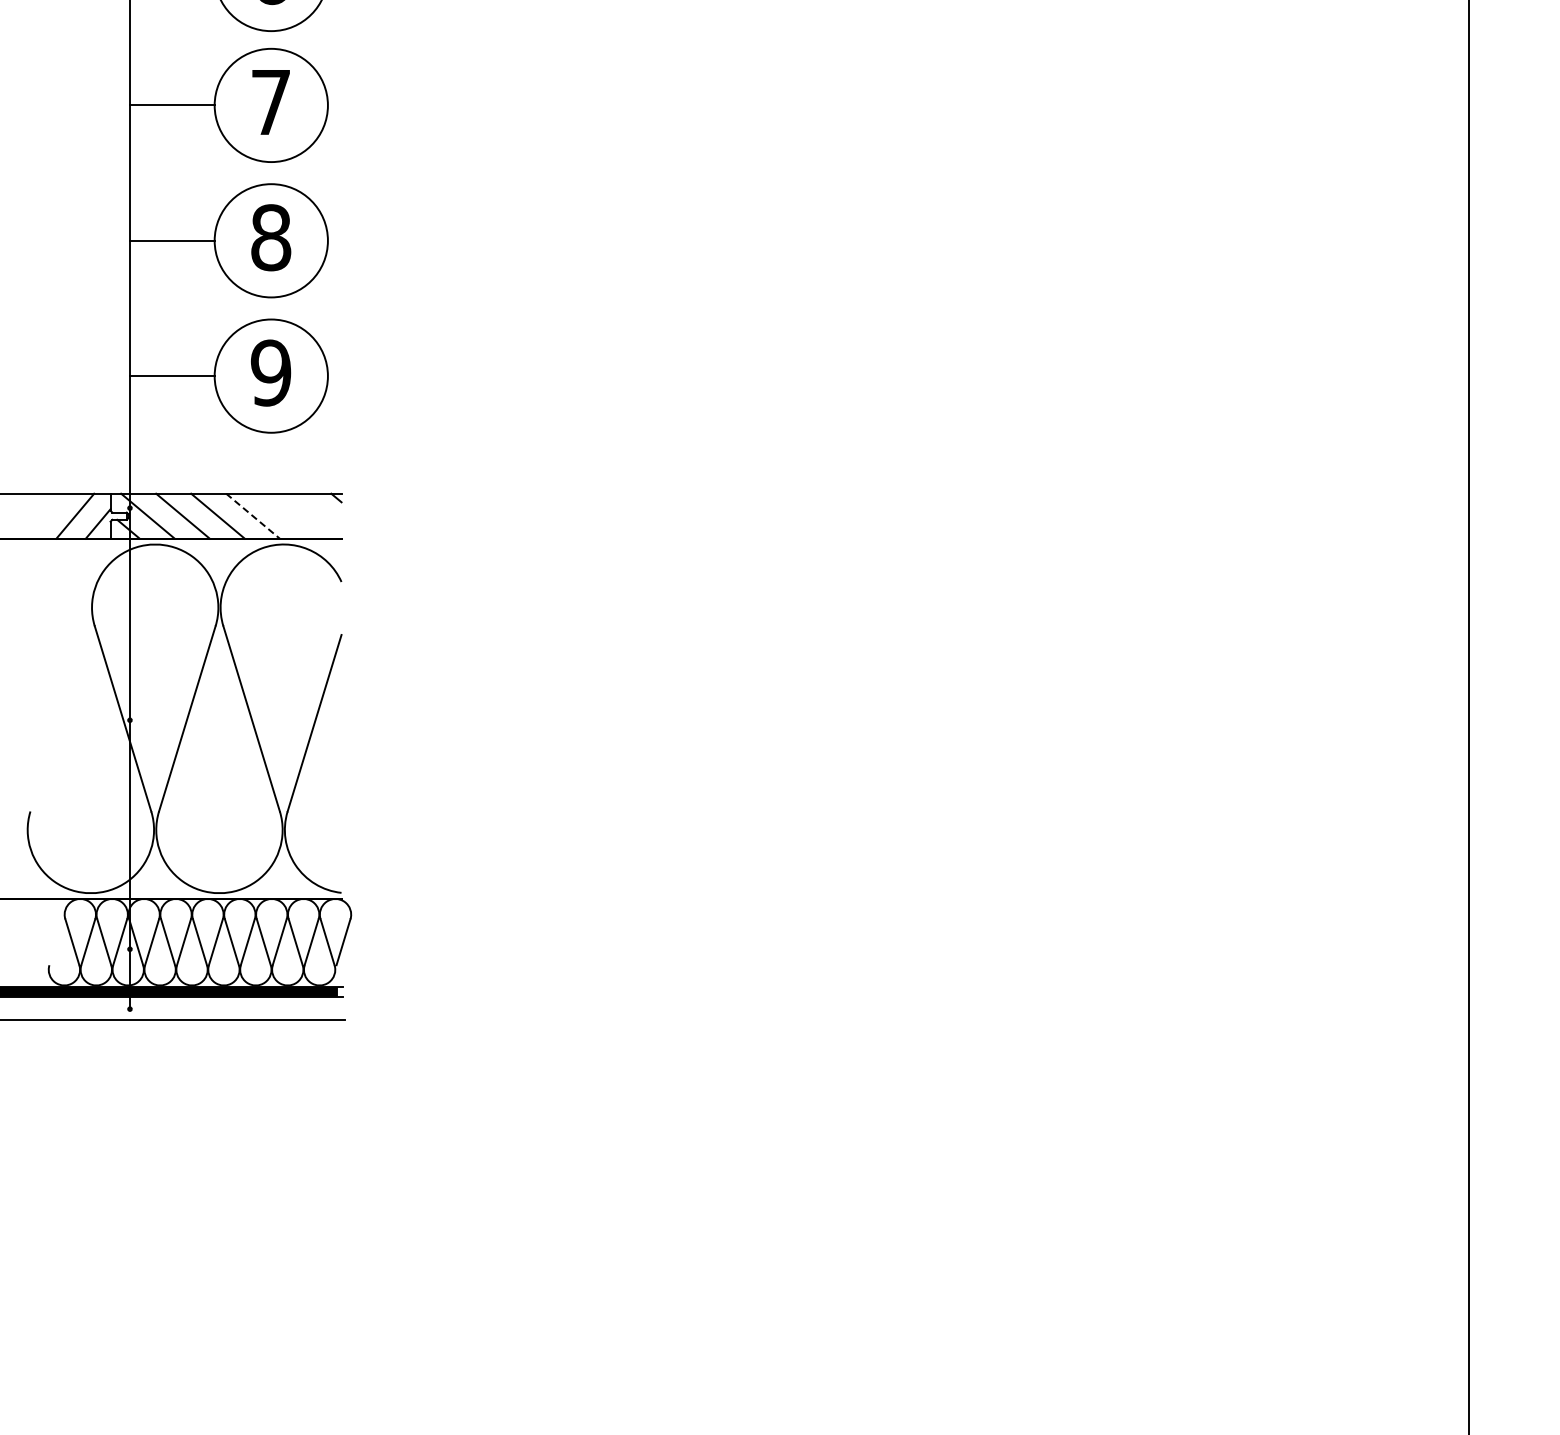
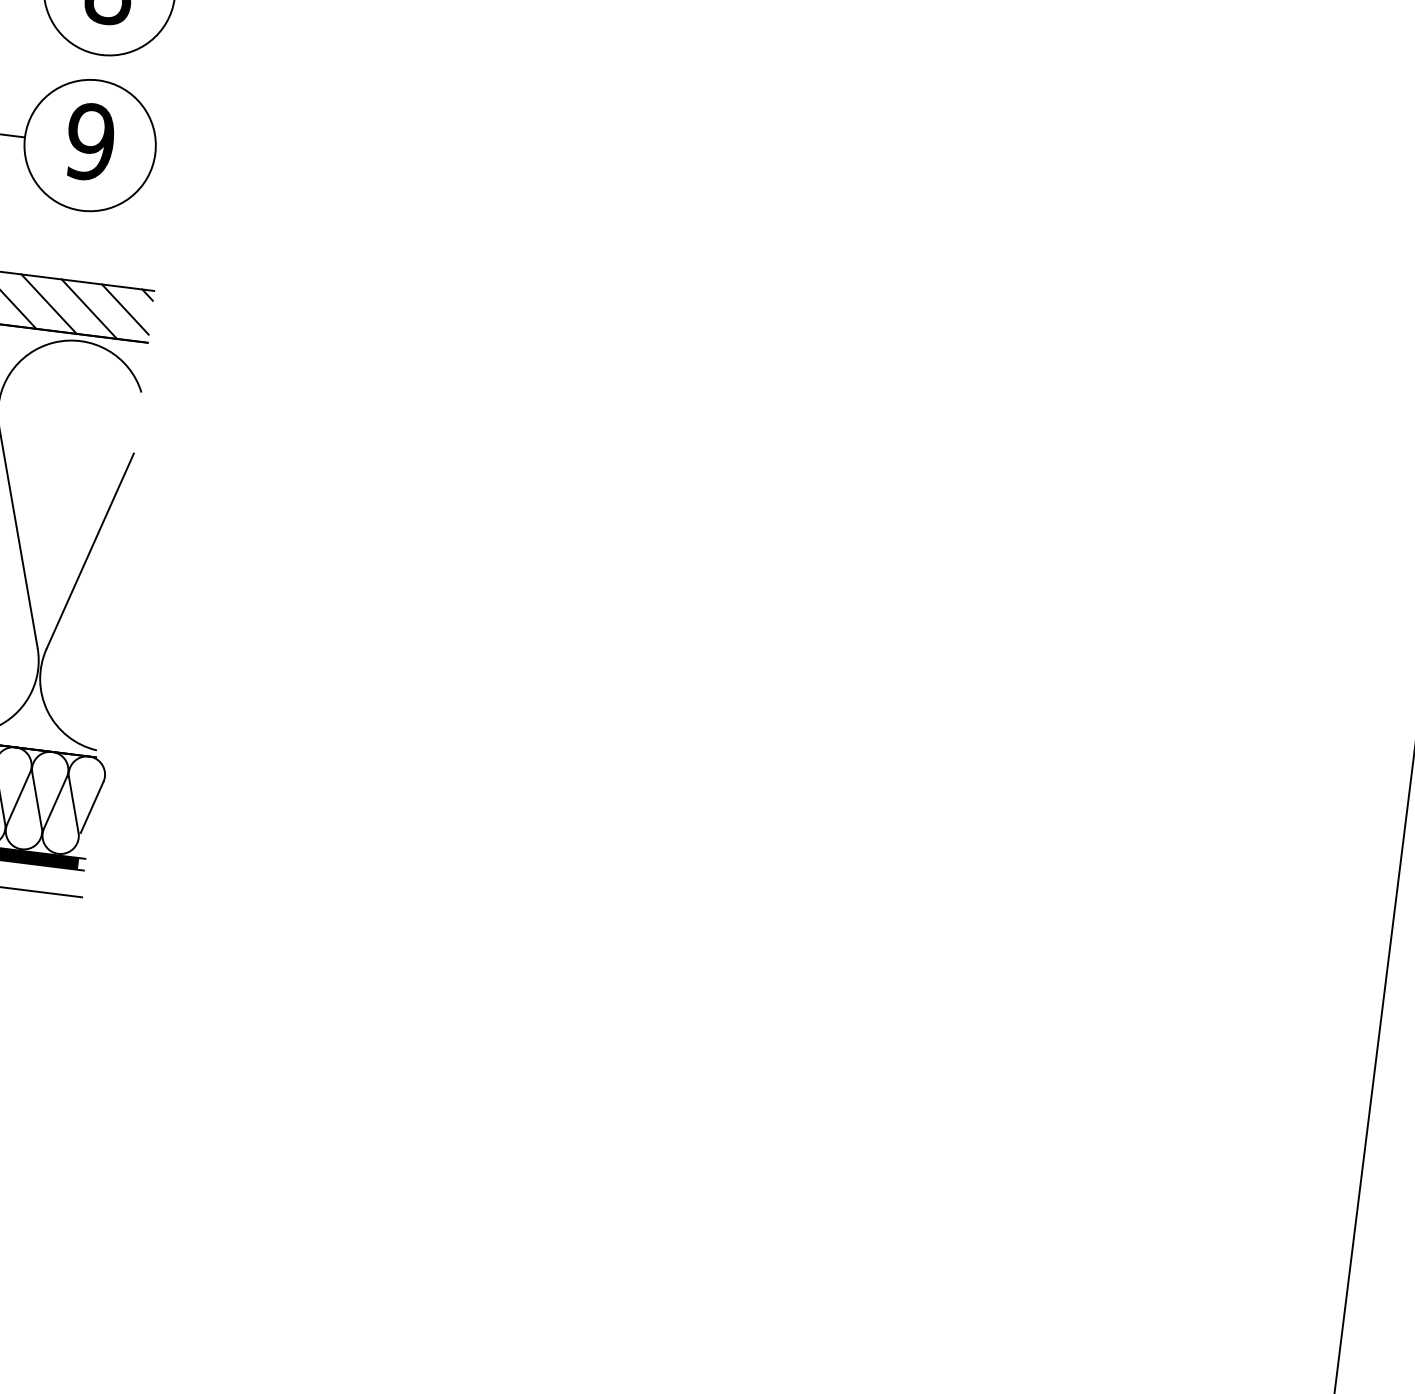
line: (318, 512) -> (124, 309), added
line: (287, 515) -> (88, 308), added
line: (253, 516) -> (49, 304), dashed -> solid

